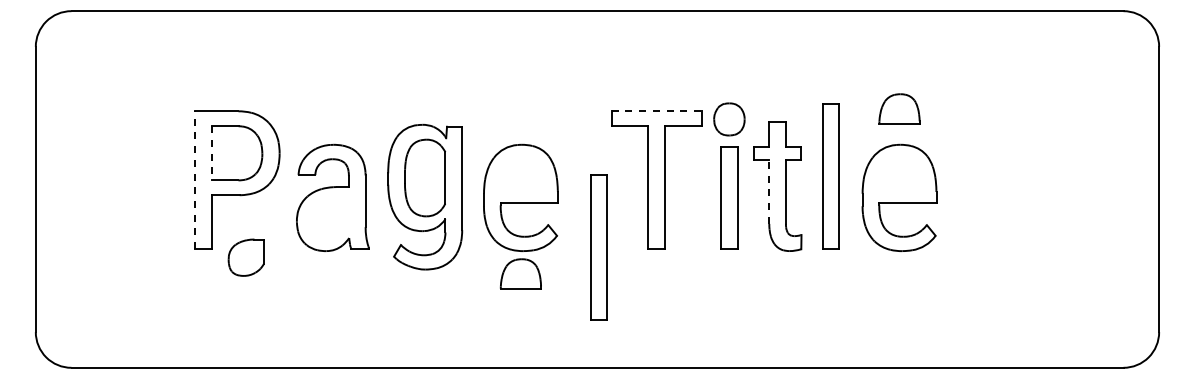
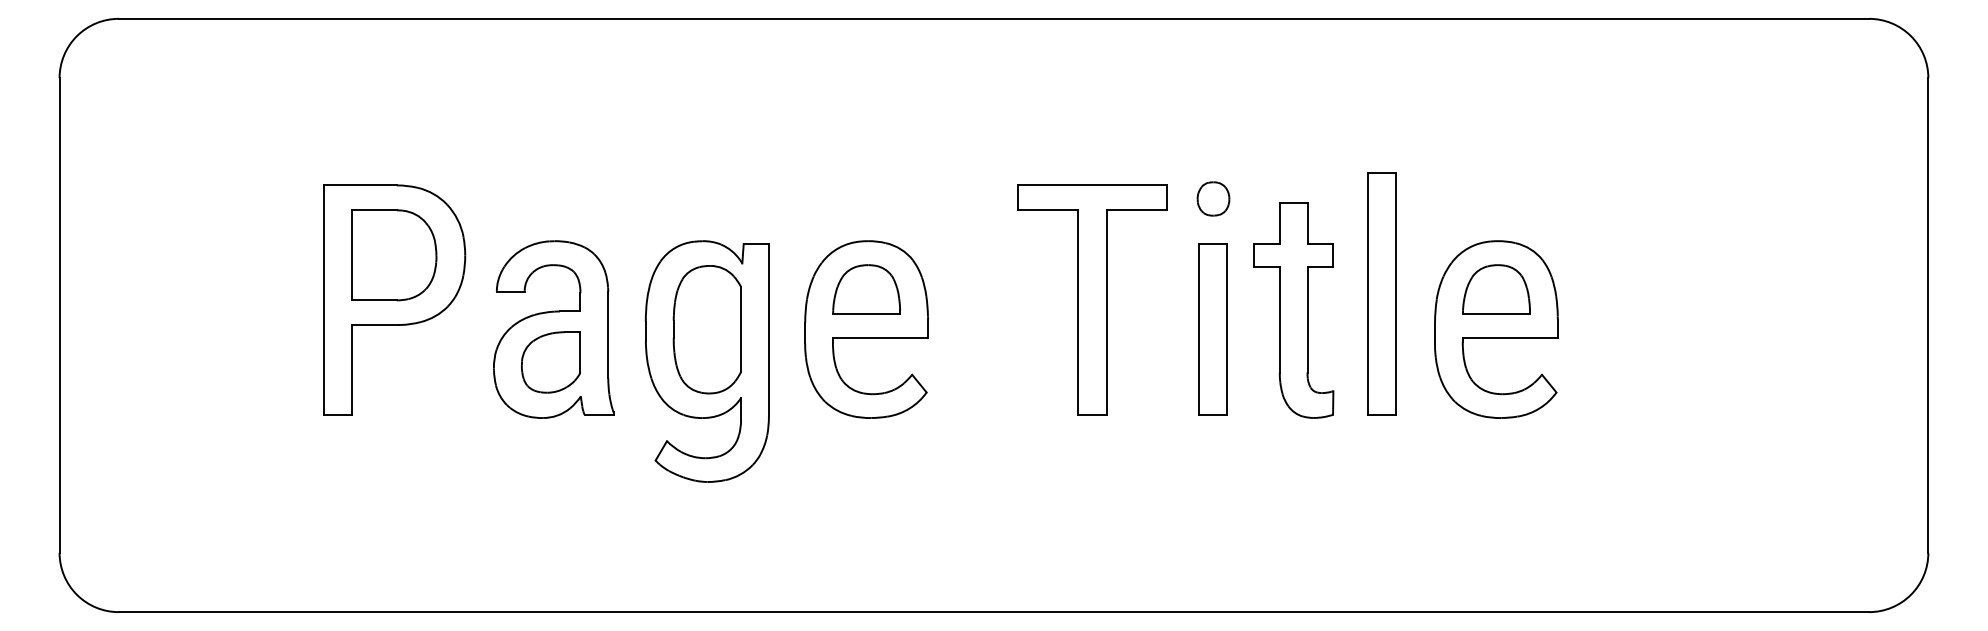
part: (899, 108) -> (1496, 288), moved
line: (656, 111) -> (1092, 185), dashed -> solid
part: (729, 119) -> (1213, 199), size x0.62
line: (211, 153) -> (351, 255), dashed -> solid
line: (194, 180) -> (323, 300), dashed -> solid
line: (769, 192) -> (1280, 320), dashed -> solid
part: (425, 196) -> (707, 360), moved
part: (598, 247) -> (995, 411), removed
part: (245, 257) -> (549, 362), moved
part: (520, 273) -> (865, 288), moved

